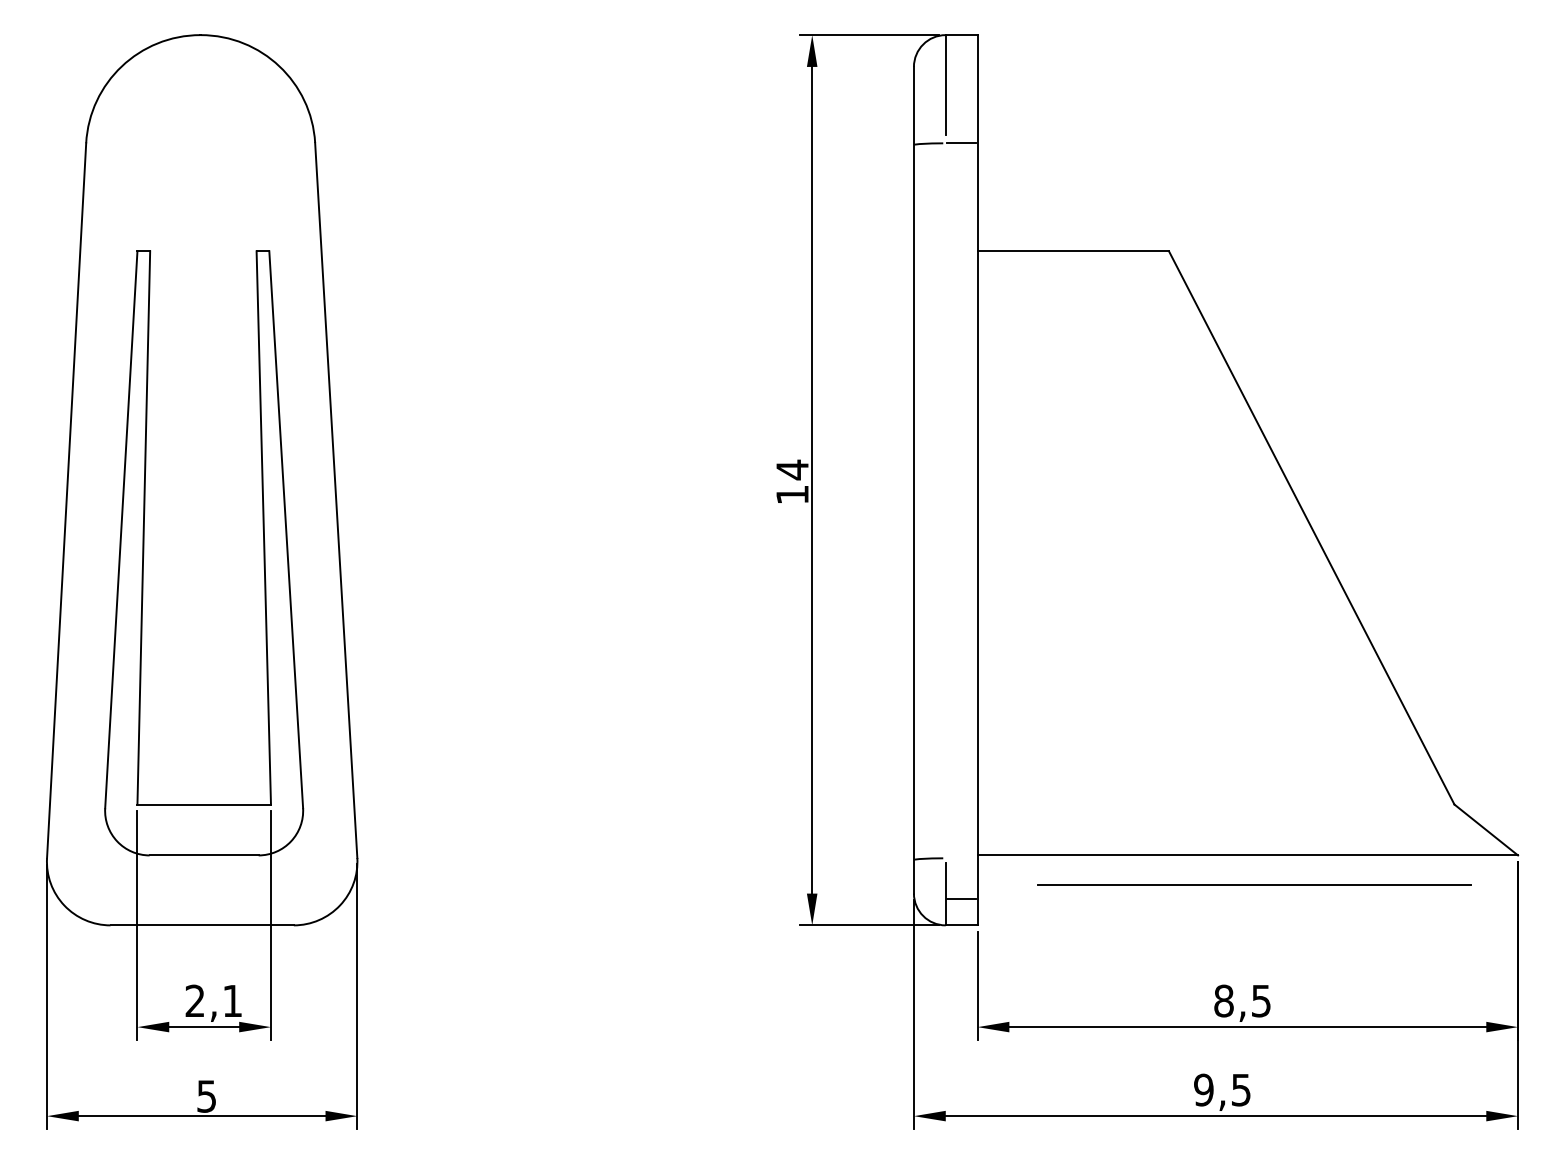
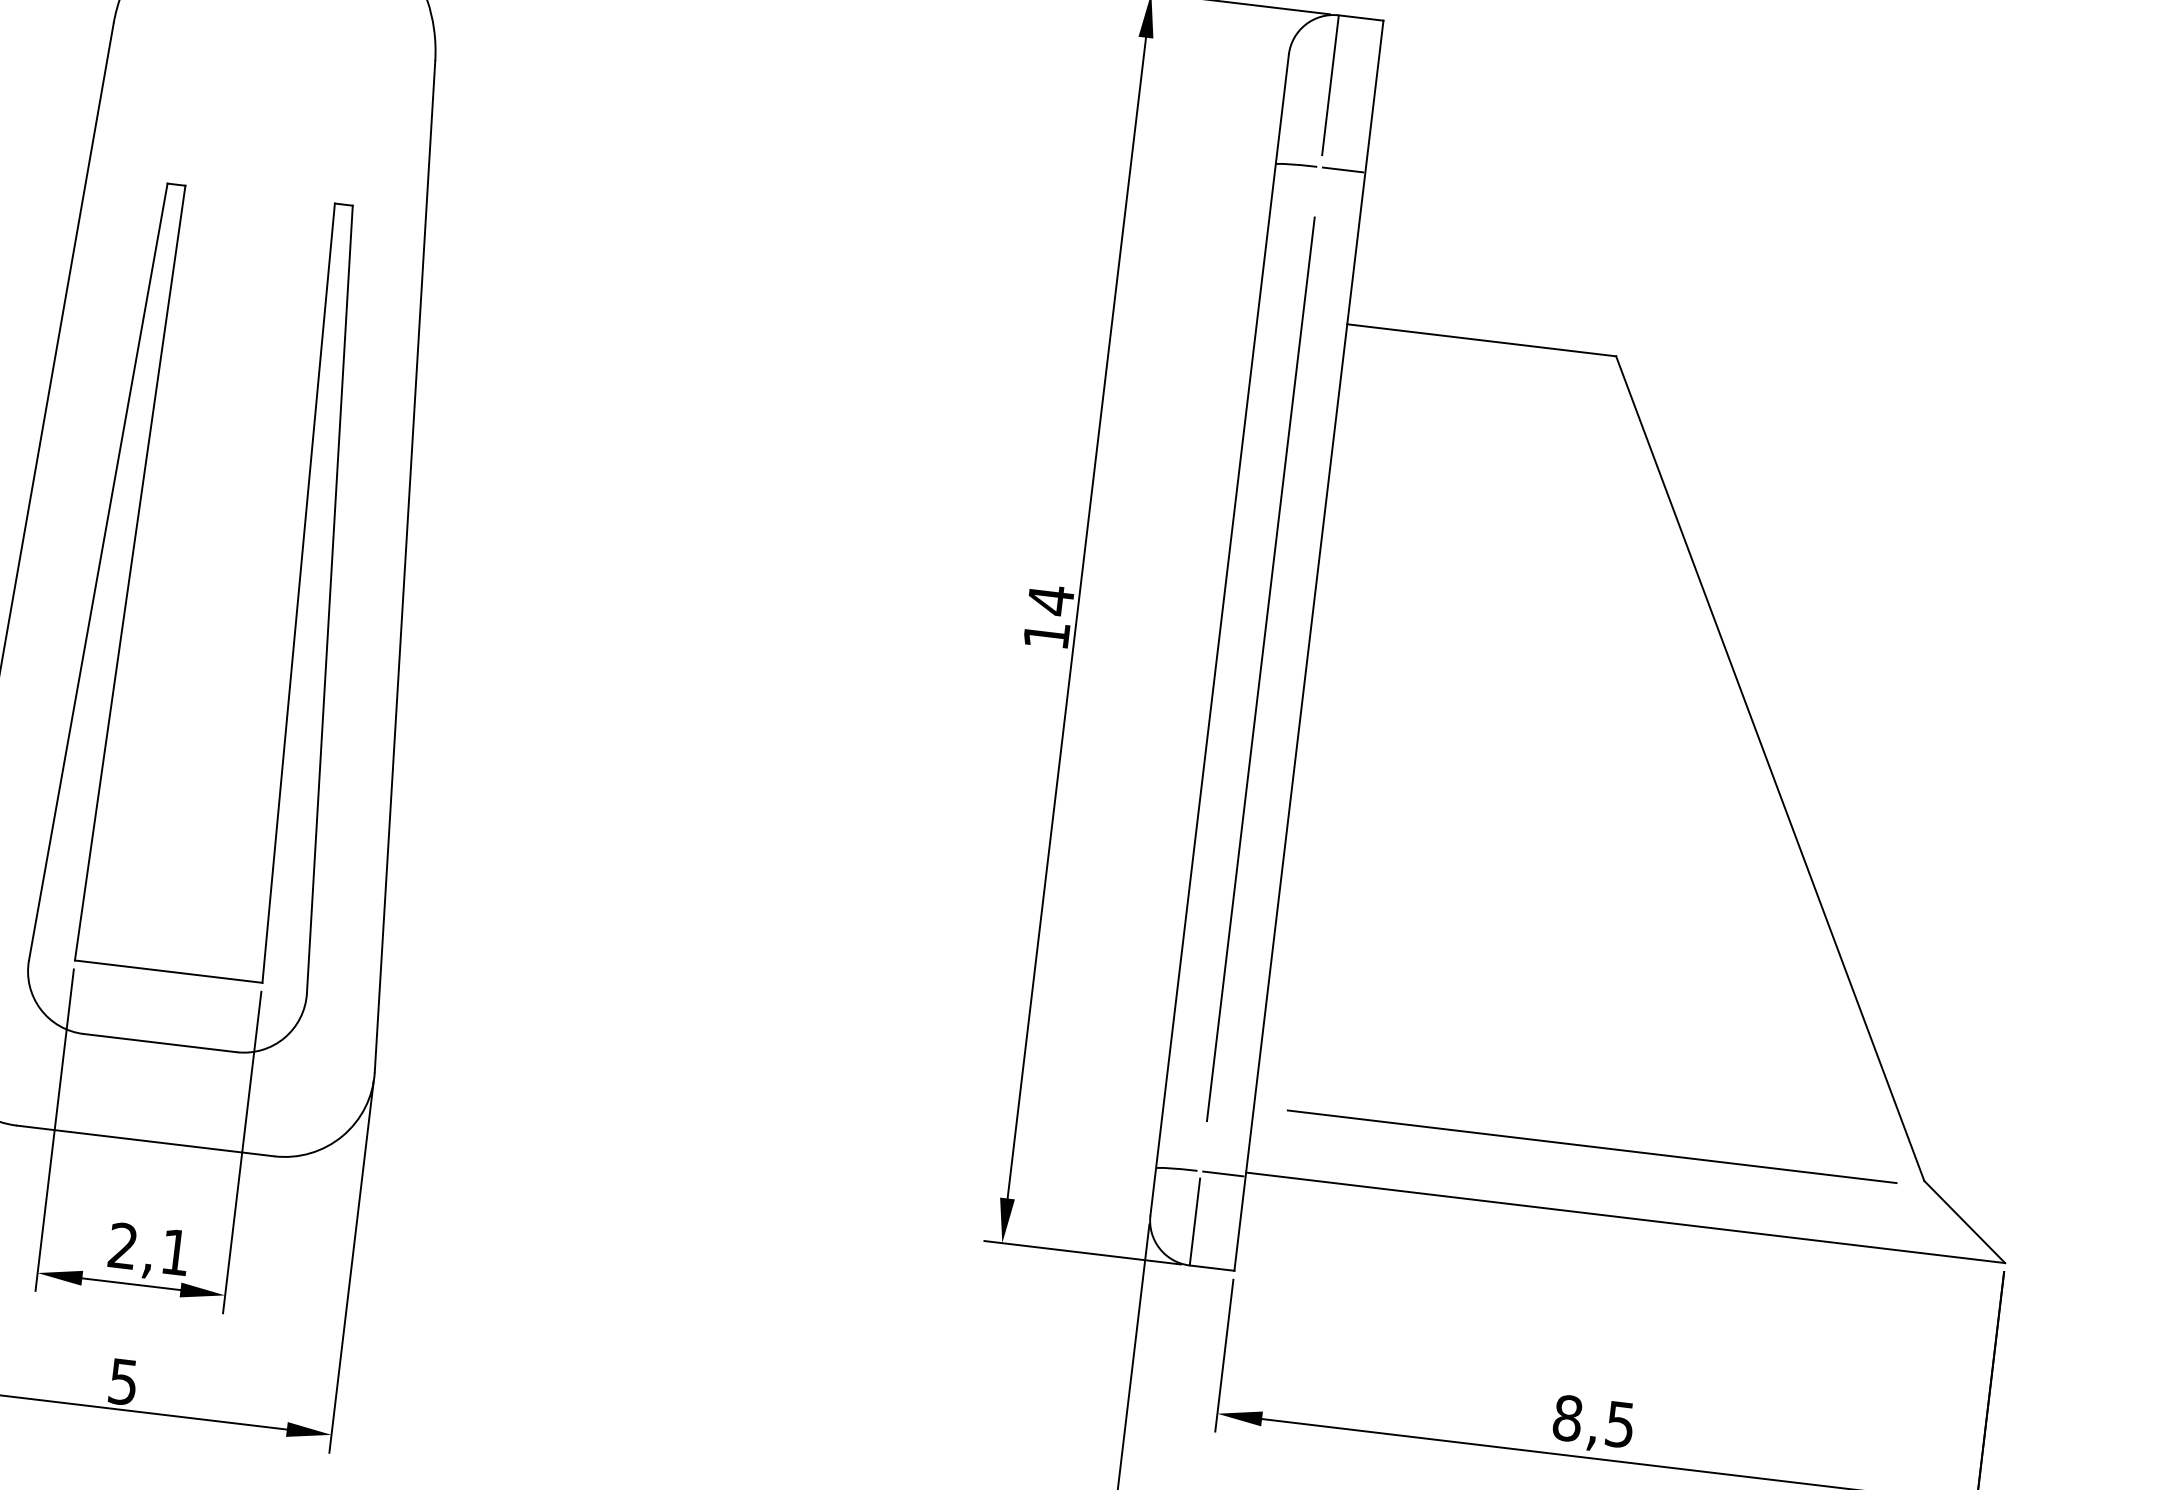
line: (945, 500) -> (1260, 668), added
line: (1254, 884) -> (1592, 1145), moved
line: (961, 899) -> (1223, 1174), moved

